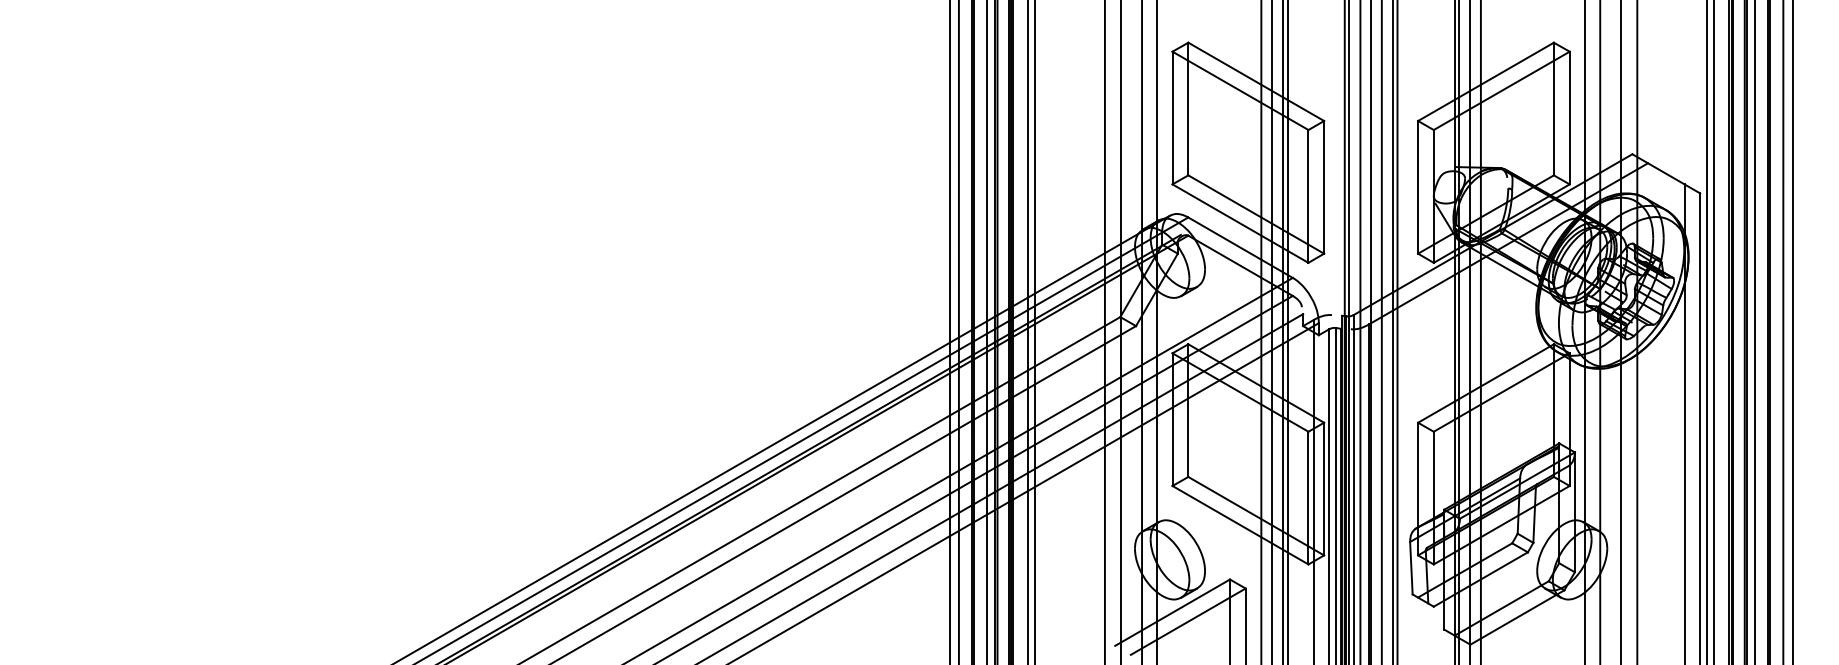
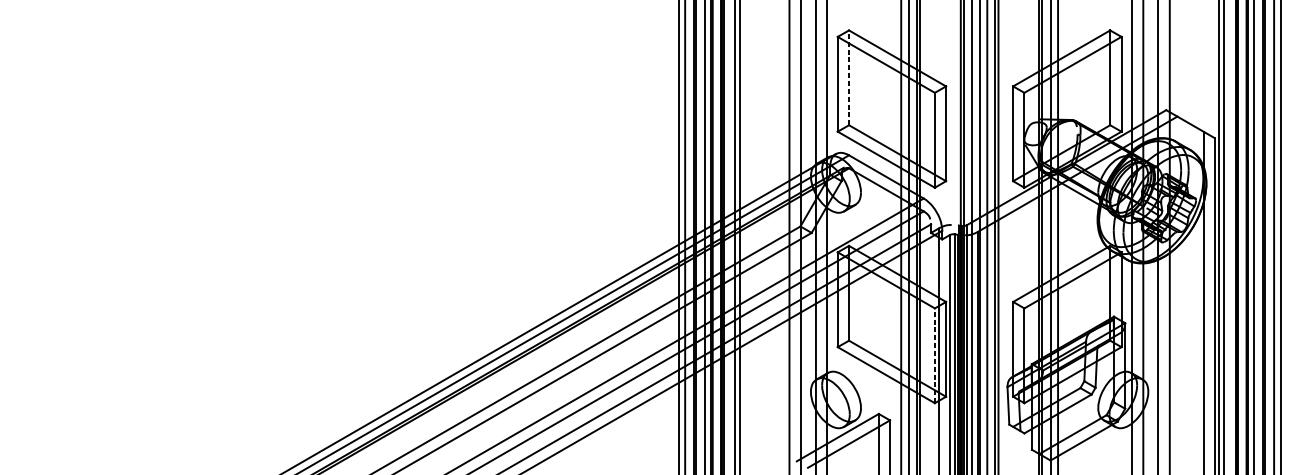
line: (1188, 108) -> (849, 77), solid -> dashed
line: (1308, 497) -> (934, 355), solid -> dashed

